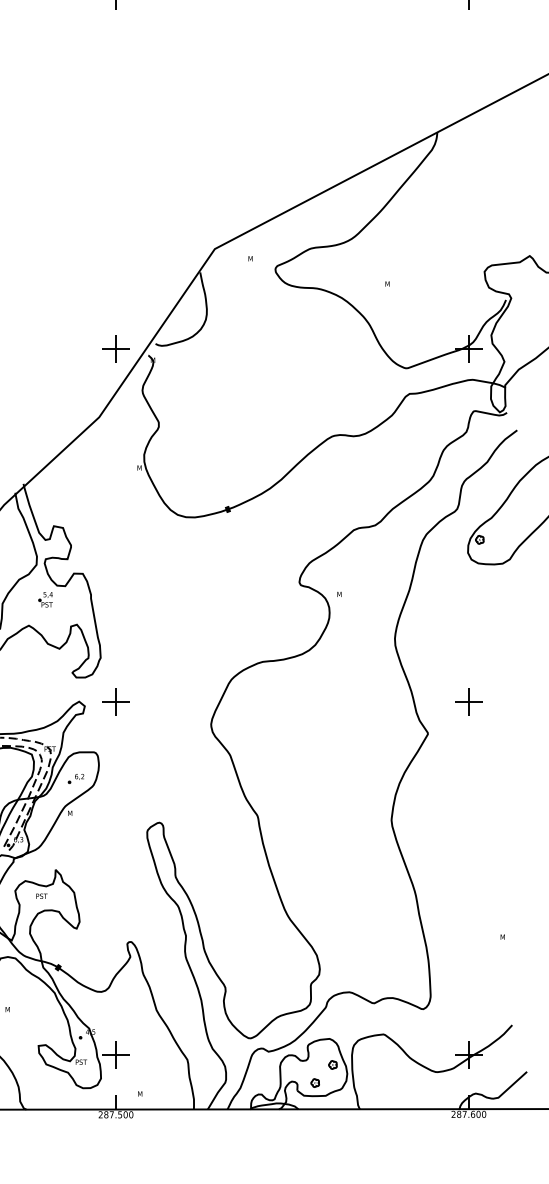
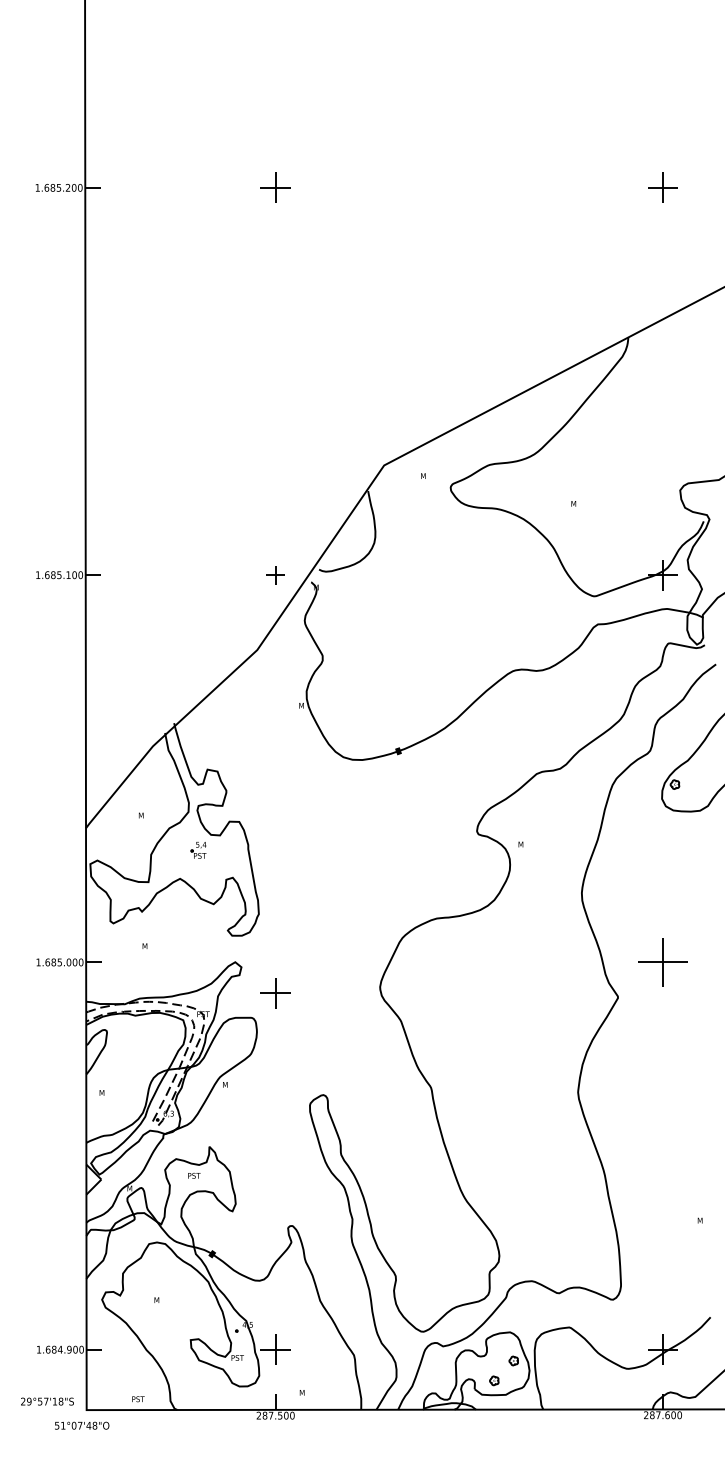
part: (115, 349) -> (275, 575), size x0.6
part: (115, 701) -> (275, 993), moved
part: (468, 701) -> (662, 962), size x1.6
part: (75, 778) -> (231, 1046), removed

